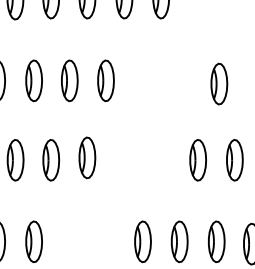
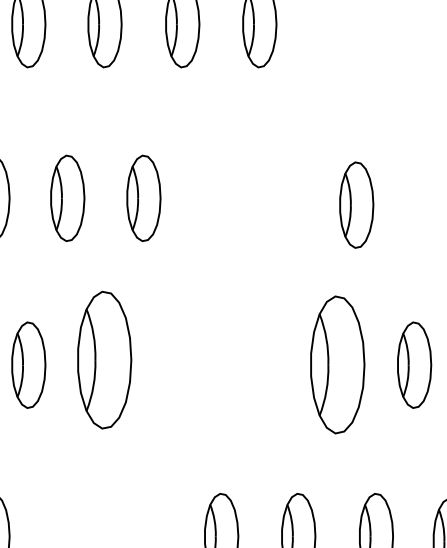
part: (219, 83) -> (357, 203), moved
part: (87, 157) -> (104, 359), size x1.6
part: (197, 160) -> (336, 365), size x1.6

